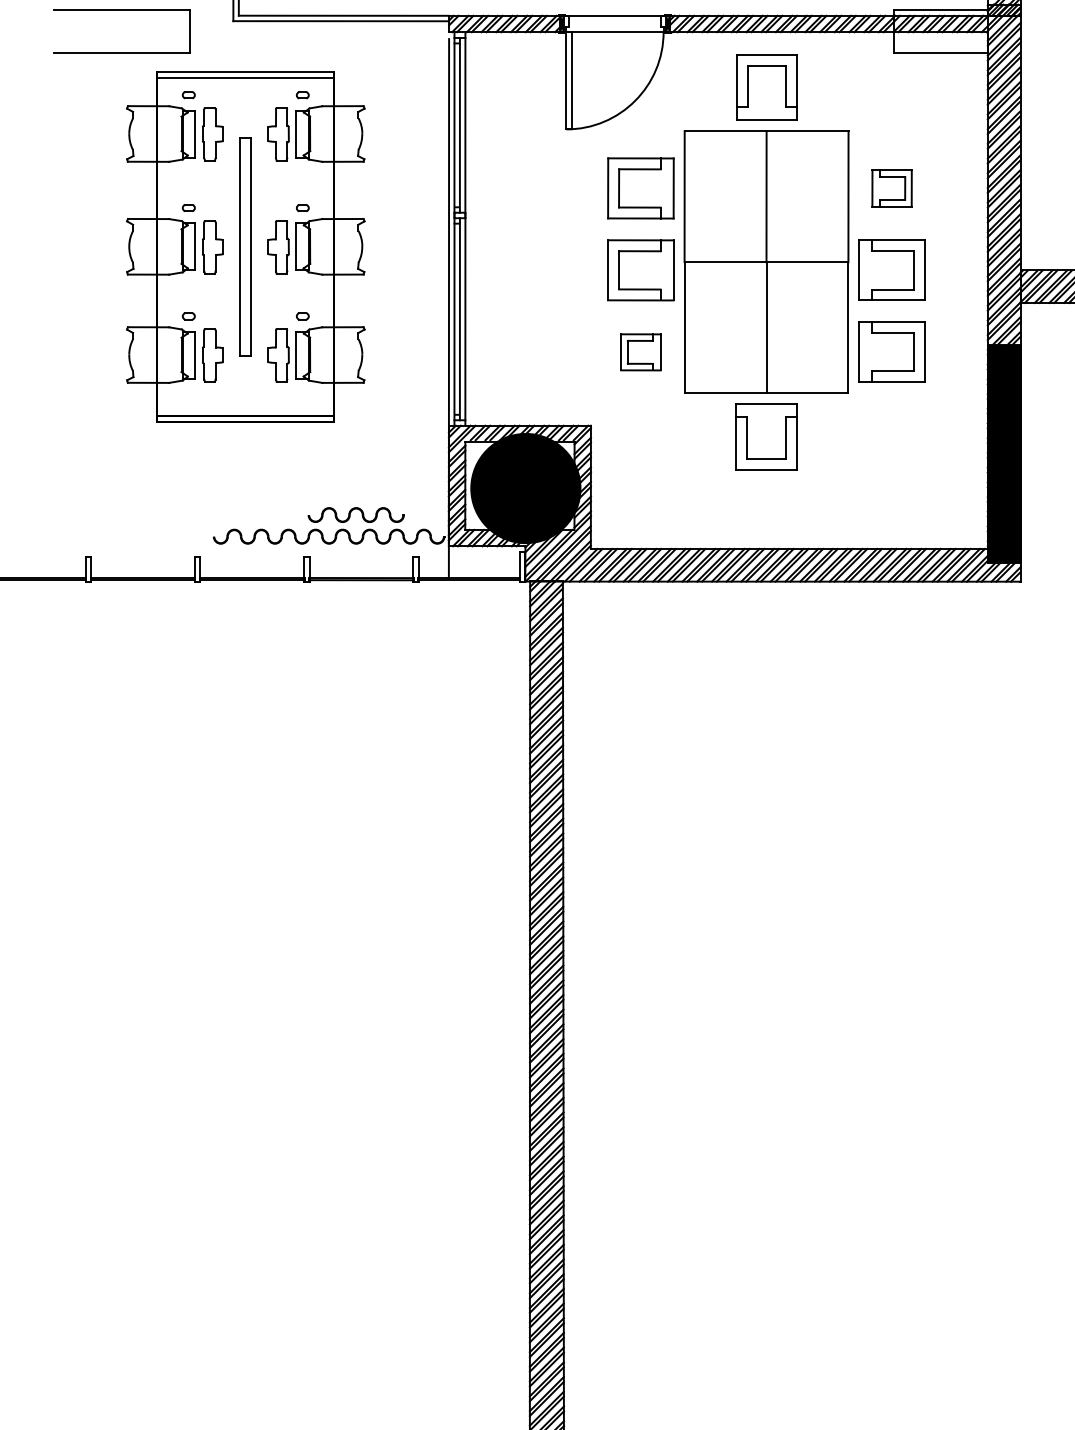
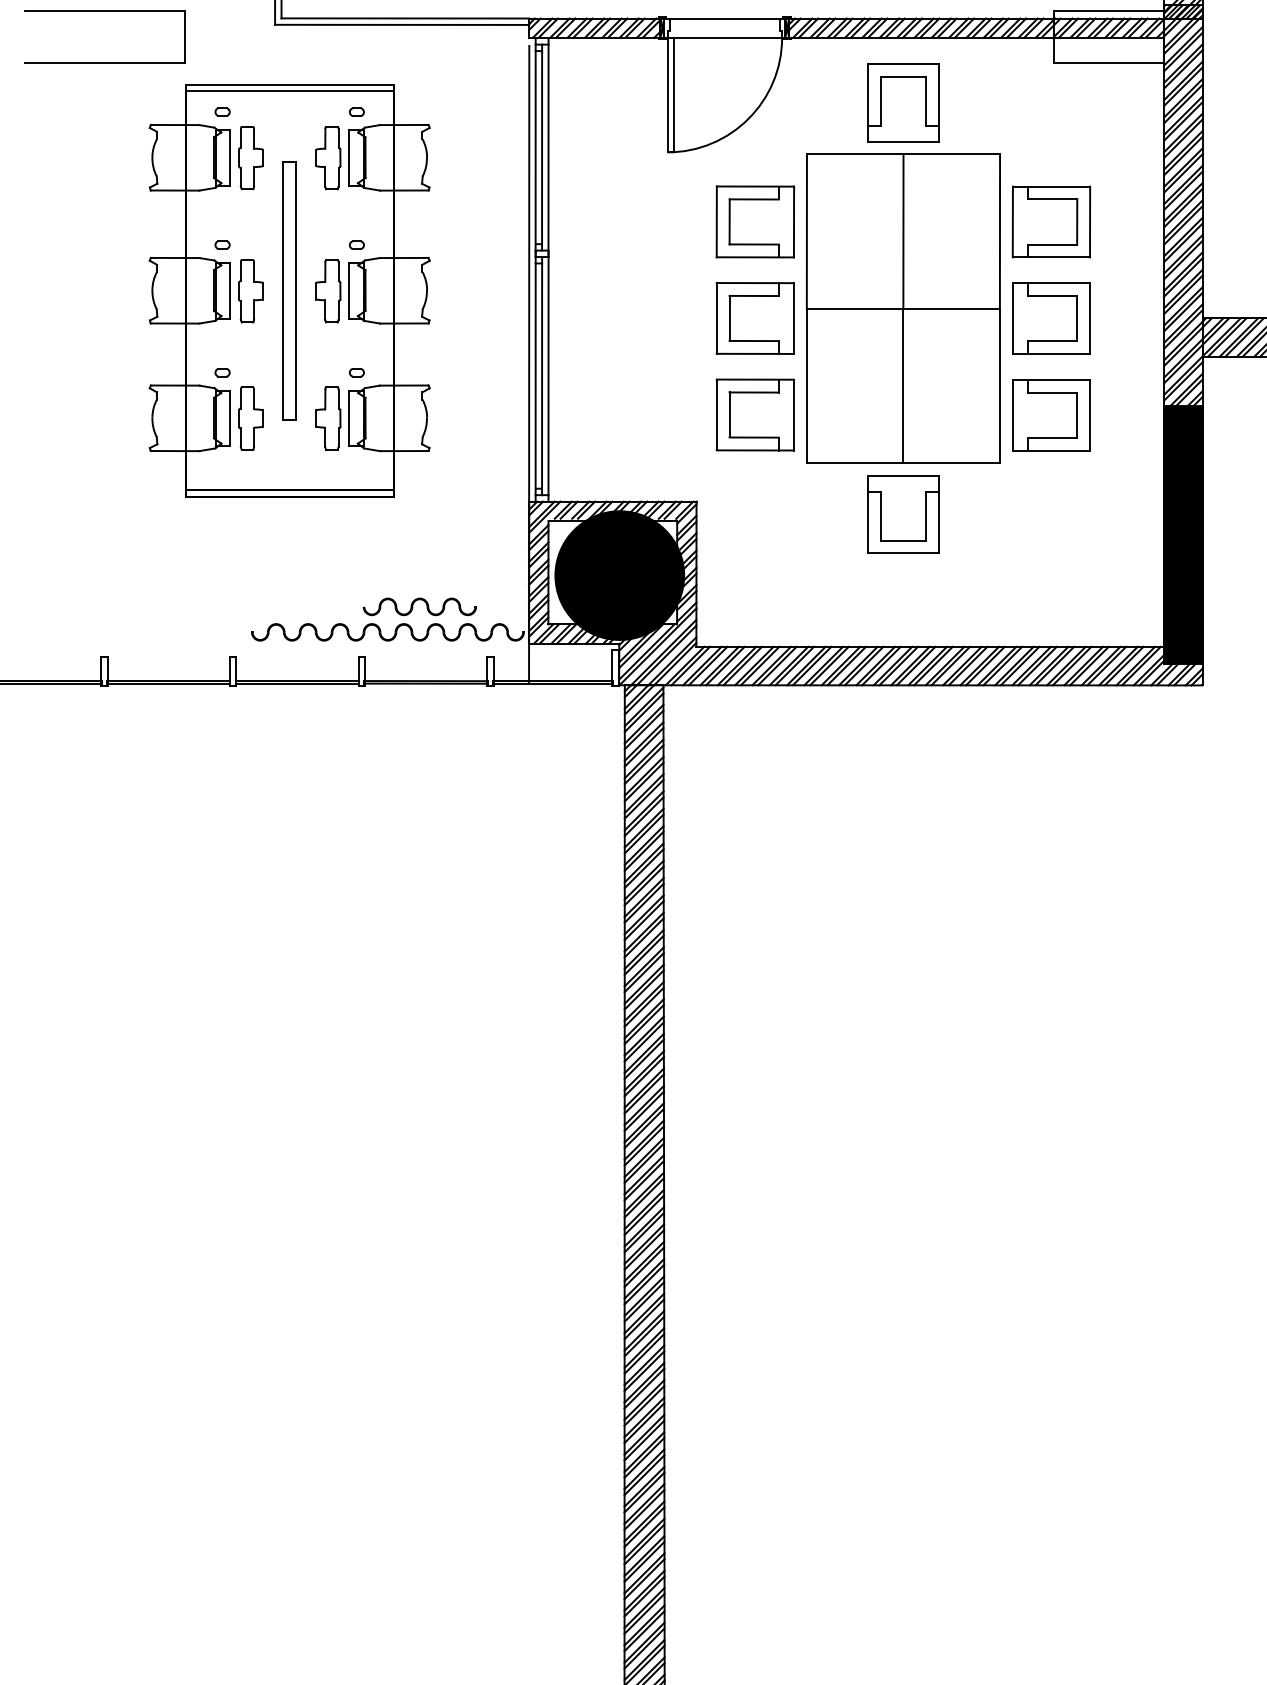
part: (121, 10) -> (104, 12), moved
part: (891, 188) -> (1050, 222), size x1.67
part: (640, 352) -> (754, 415), size x1.67

